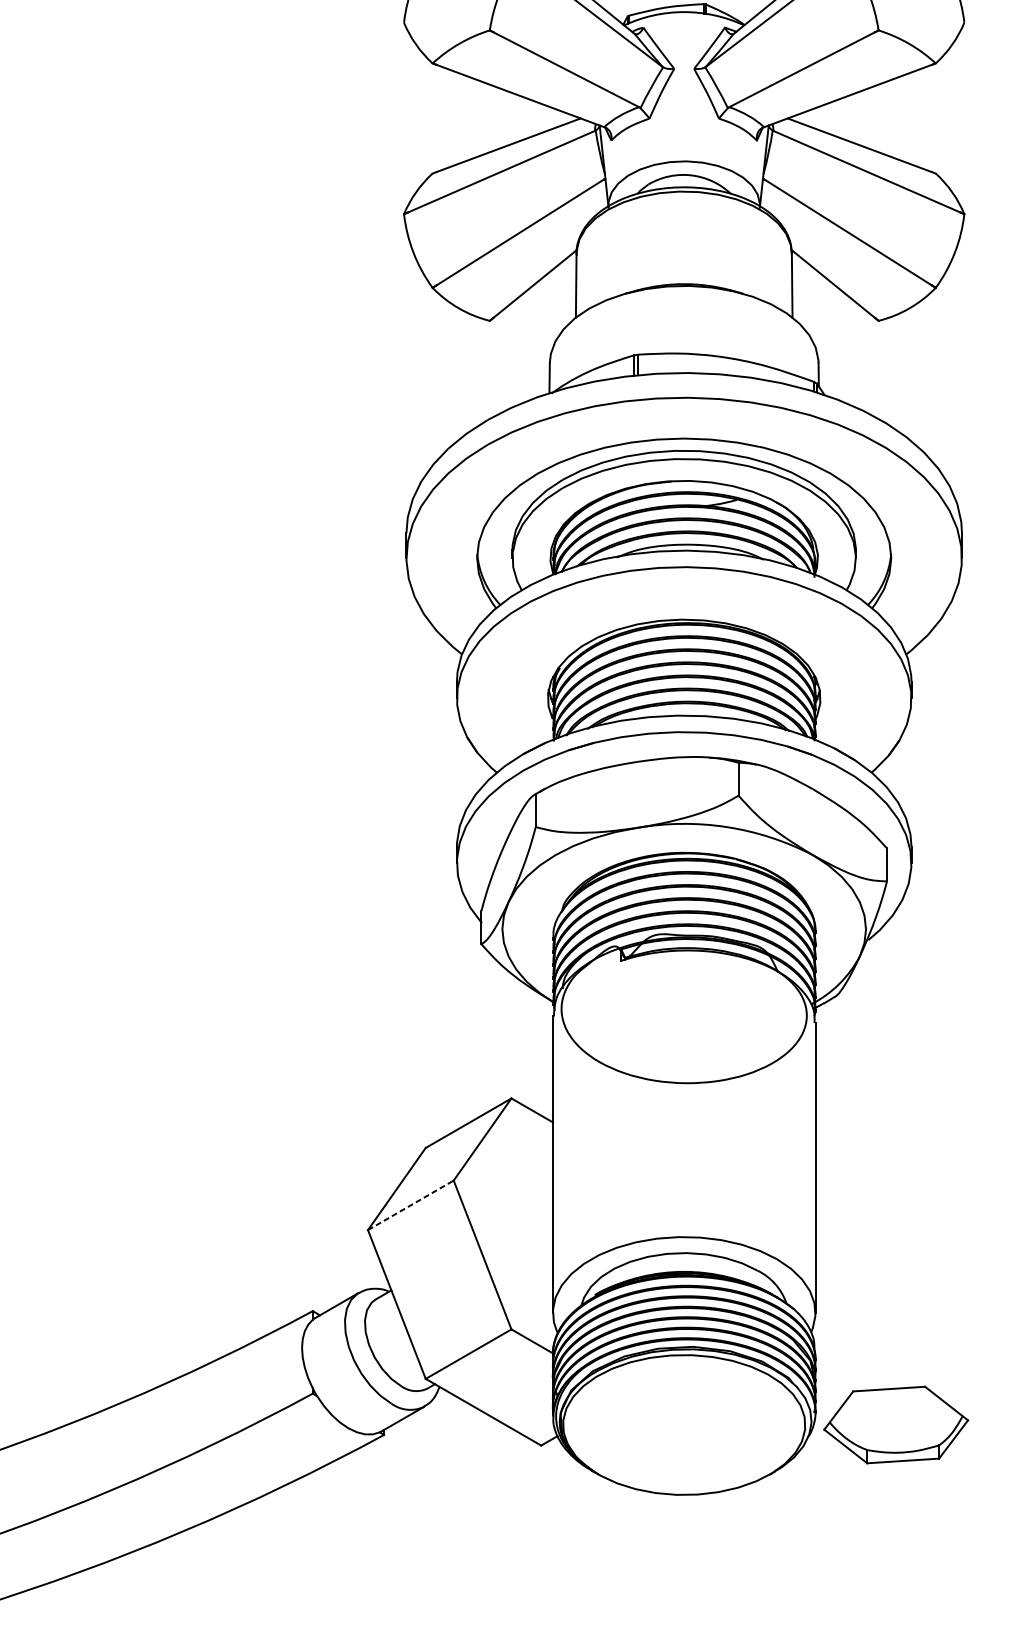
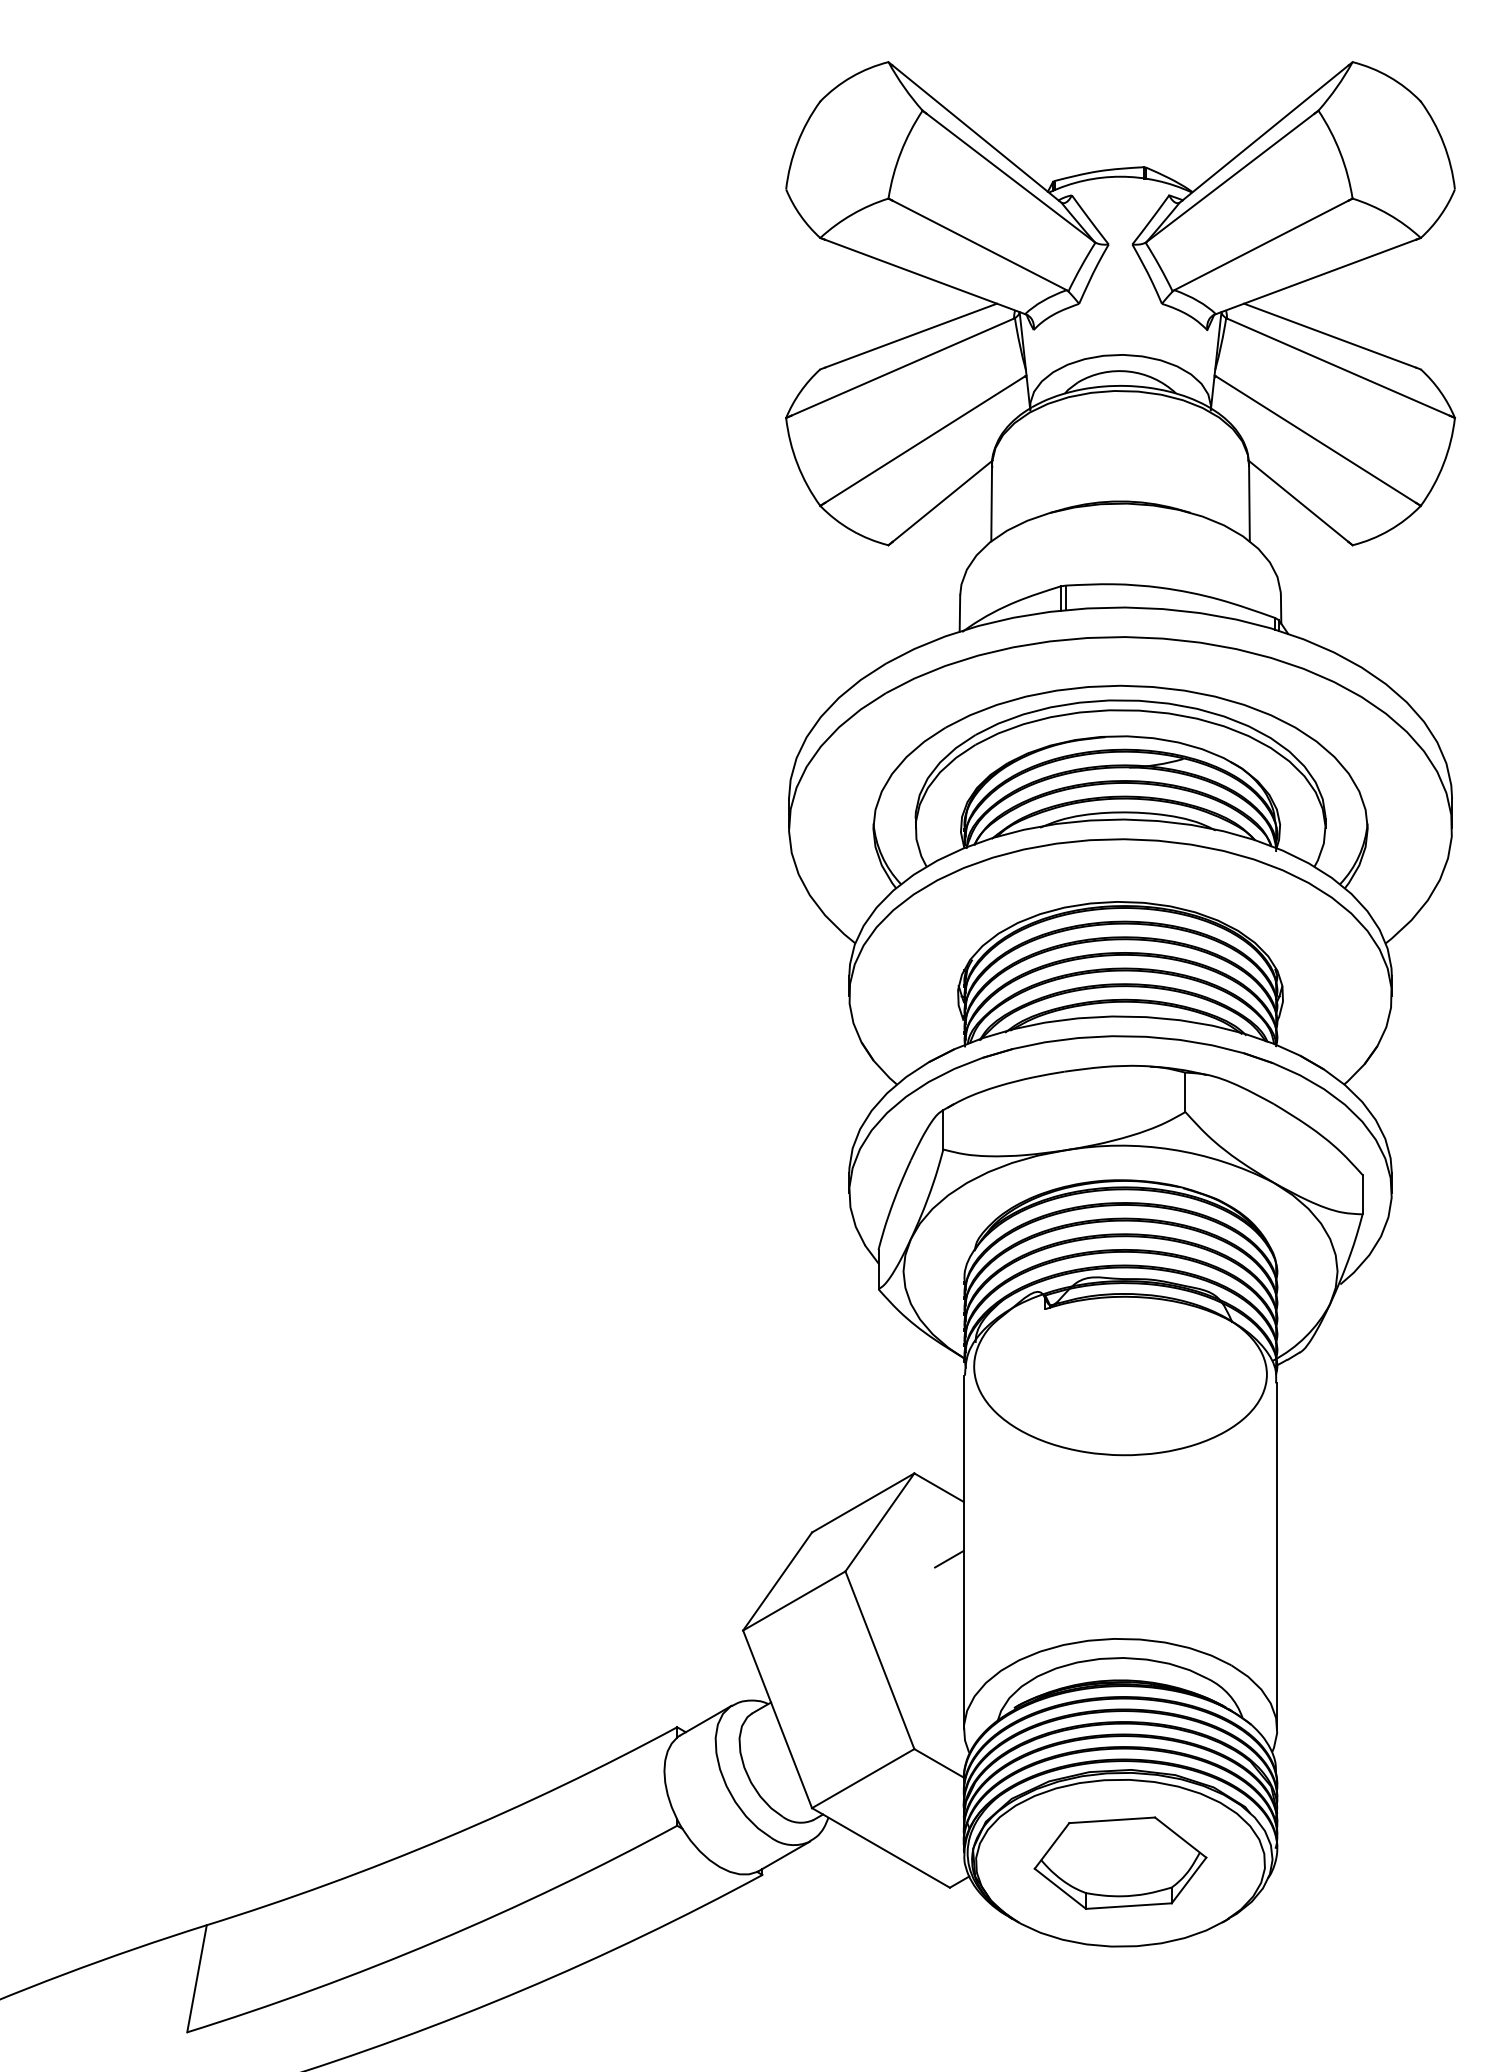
line: (540, 1169) -> (949, 1558), added
line: (411, 1204) -> (794, 1600), dashed -> solid
part: (896, 1424) -> (1120, 1862), moved

